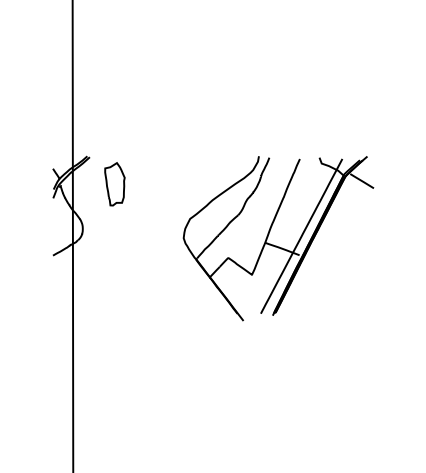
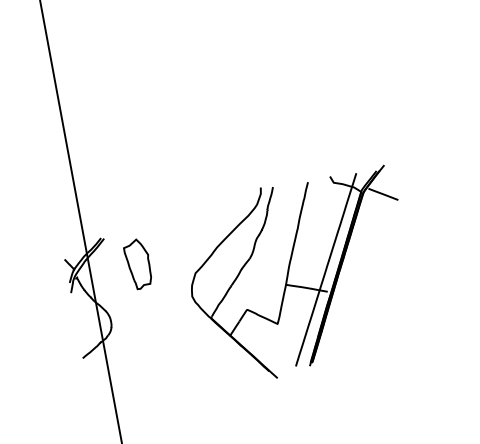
part: (276, 245) -> (299, 285), moved

